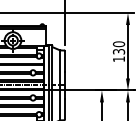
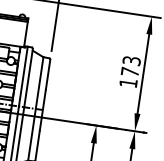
text: (118, 47) -> (130, 65), 130 -> 173

